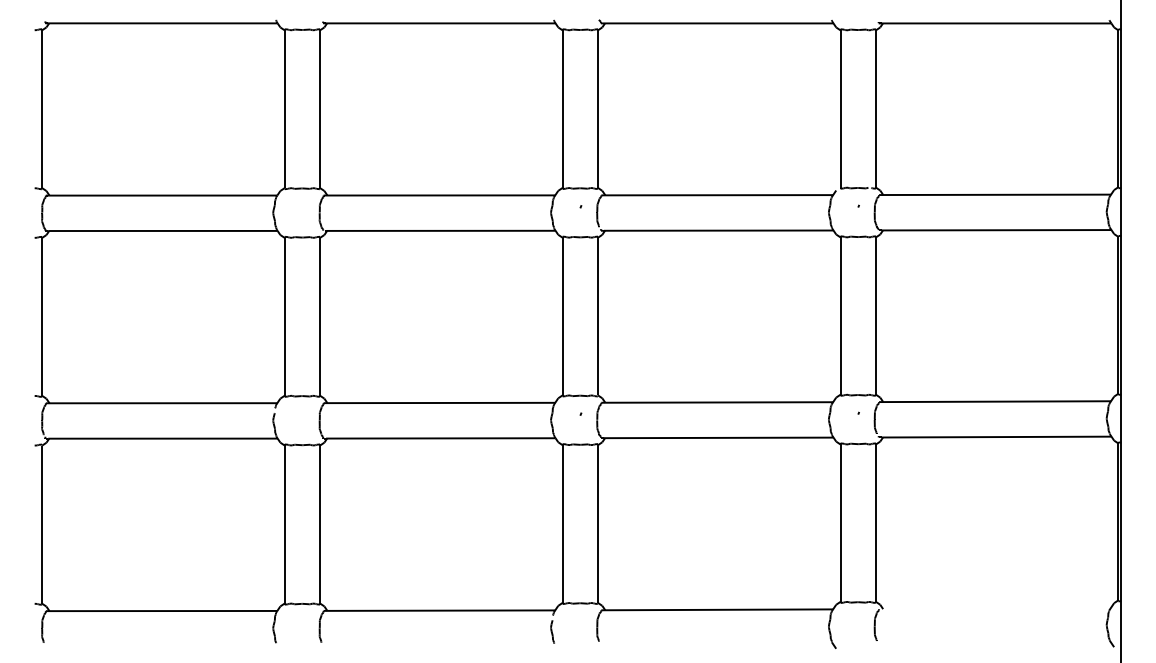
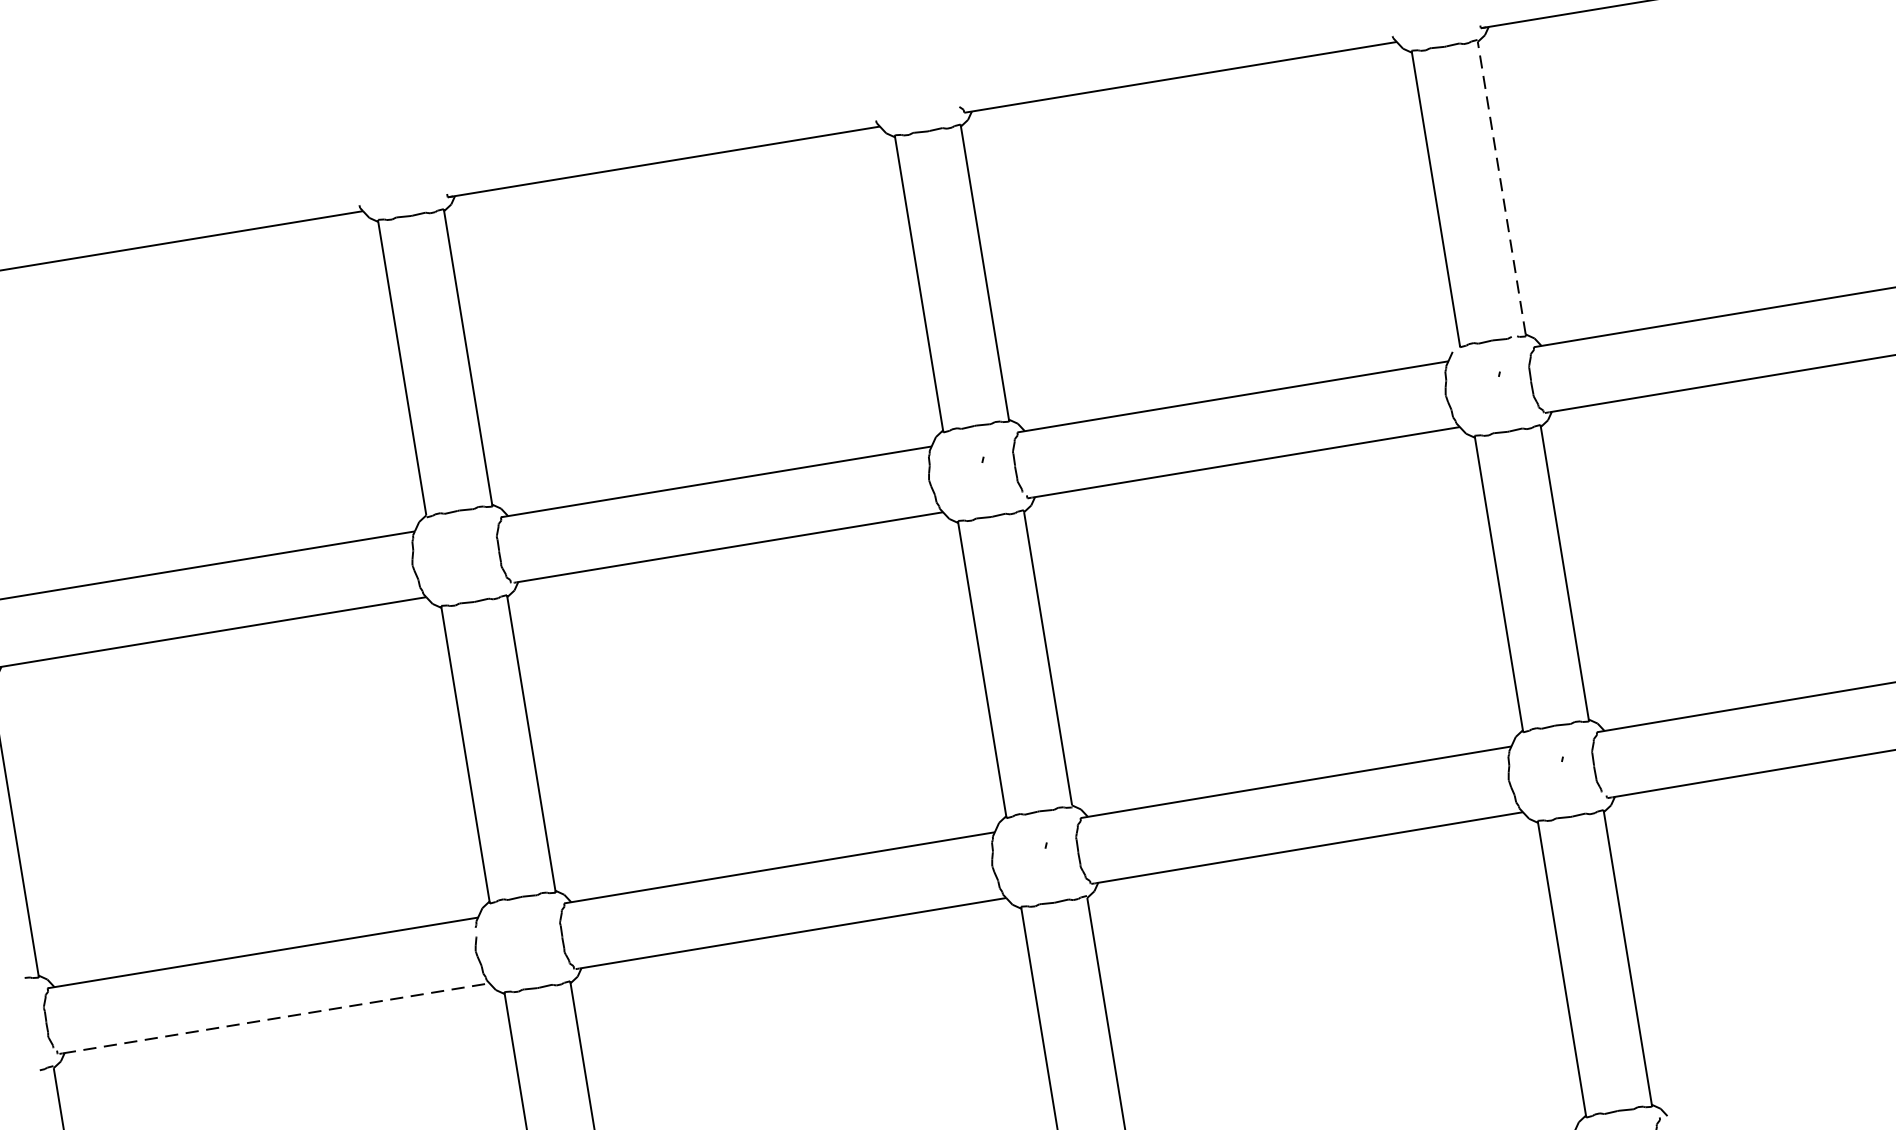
line: (875, 109) -> (1501, 189), solid -> dashed
line: (162, 438) -> (275, 1018), solid -> dashed

